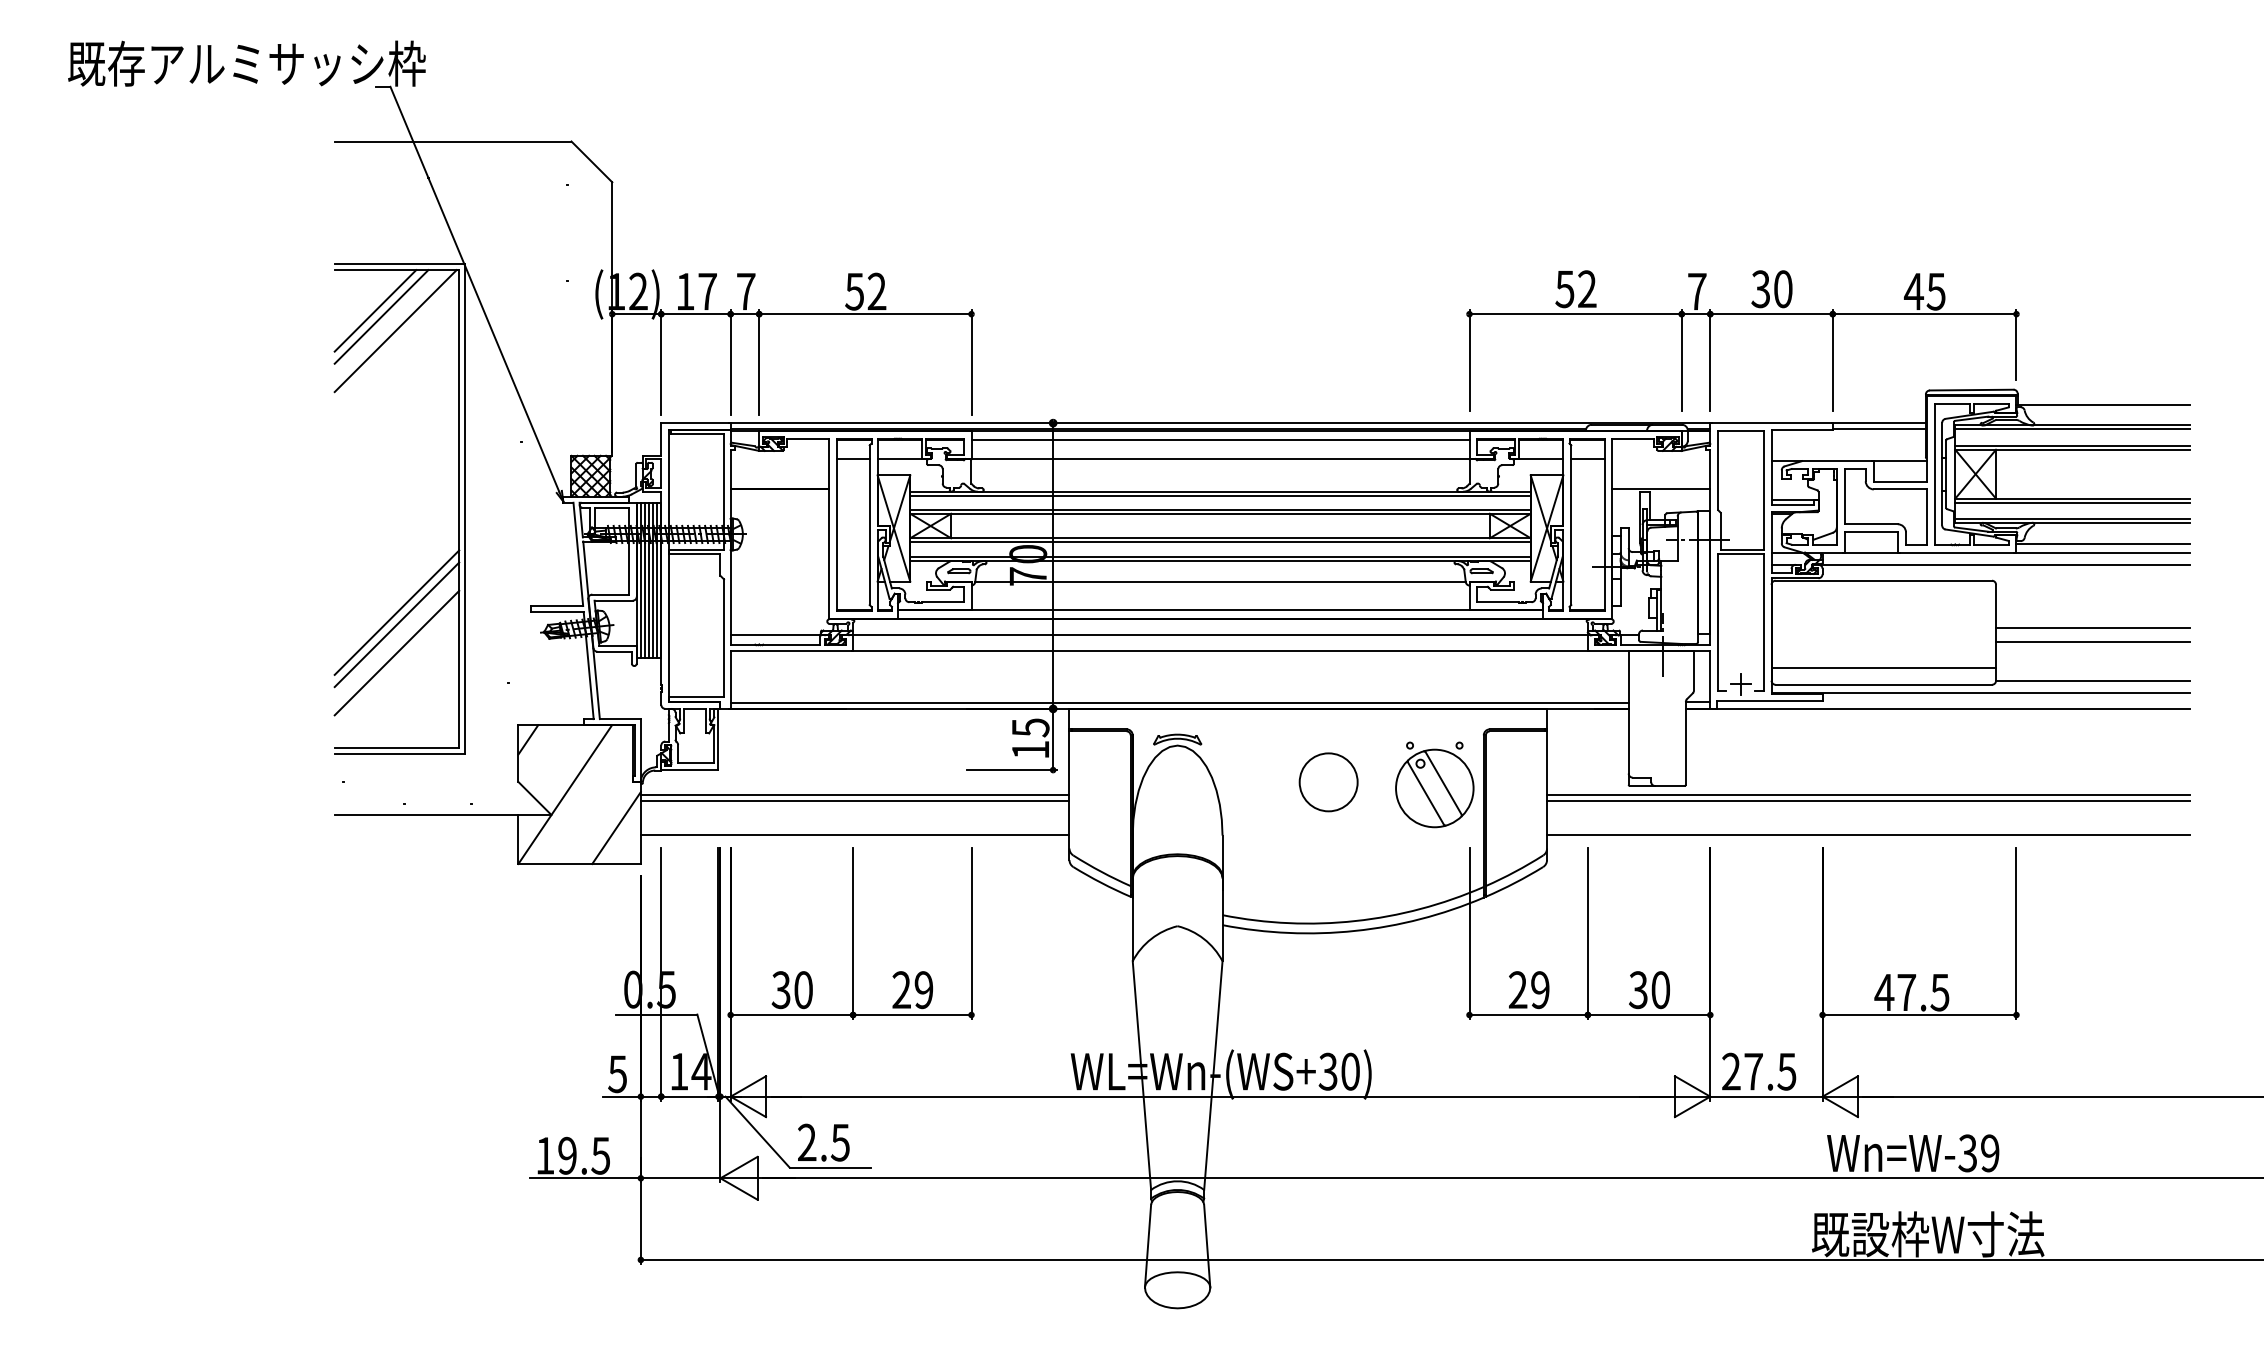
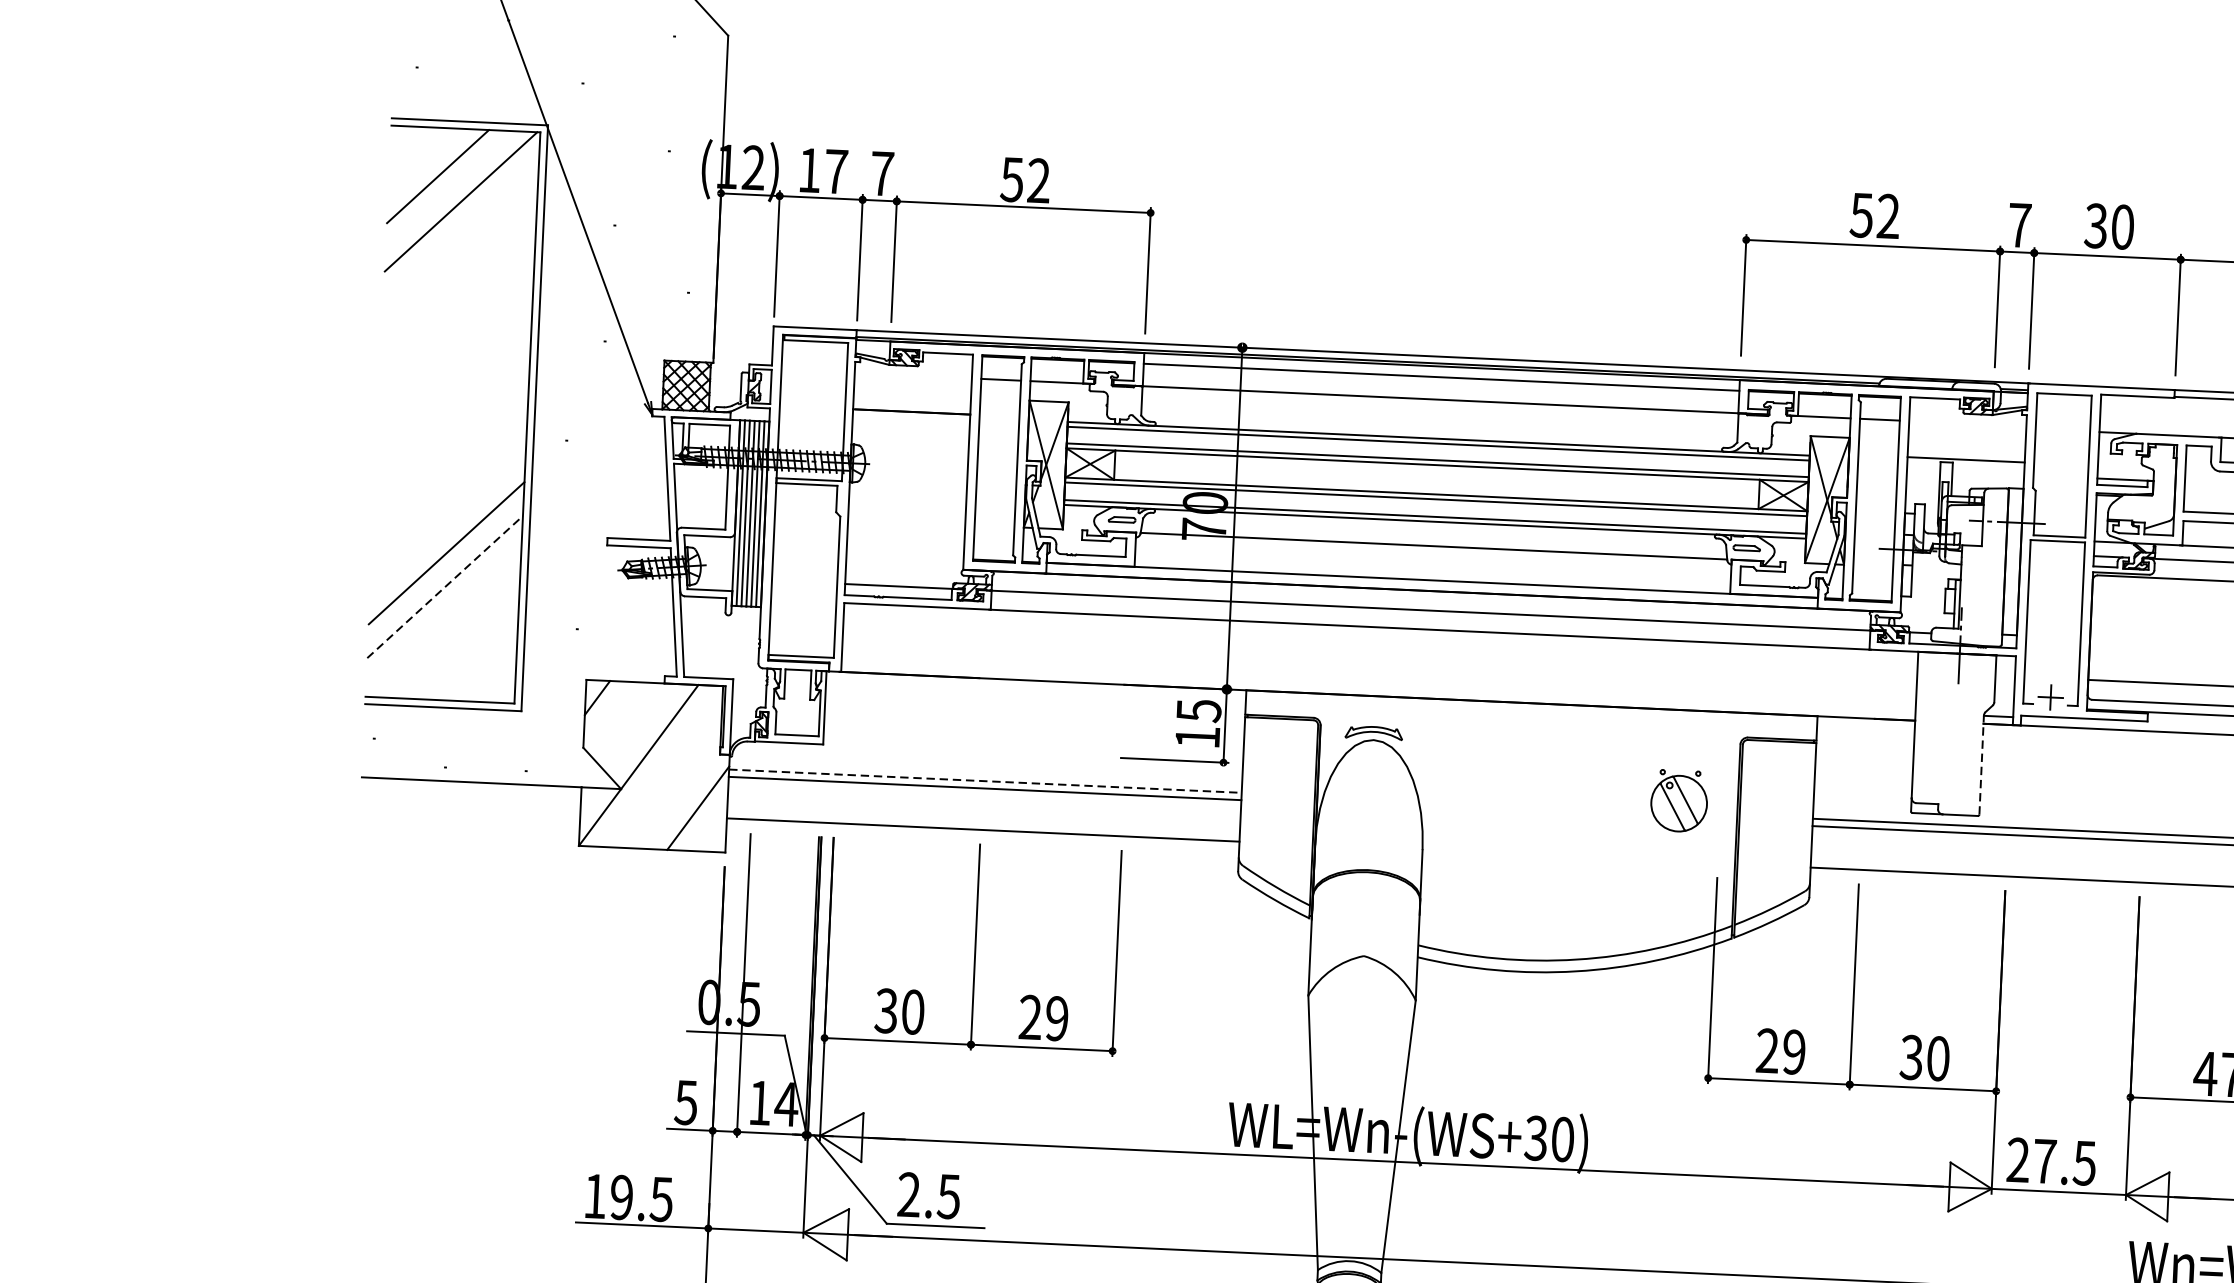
line: (381, 316) -> (444, 183), removed
line: (396, 612) -> (446, 538), removed
line: (397, 652) -> (445, 586), solid -> dashed
line: (1179, 703) -> (1378, 689), removed
line: (1685, 742) -> (1981, 763), solid -> dashed
circle: (1328, 782) -> (1552, 792), removed
part: (1434, 784) -> (1678, 800), size x0.6
line: (855, 794) -> (985, 781), solid -> dashed

